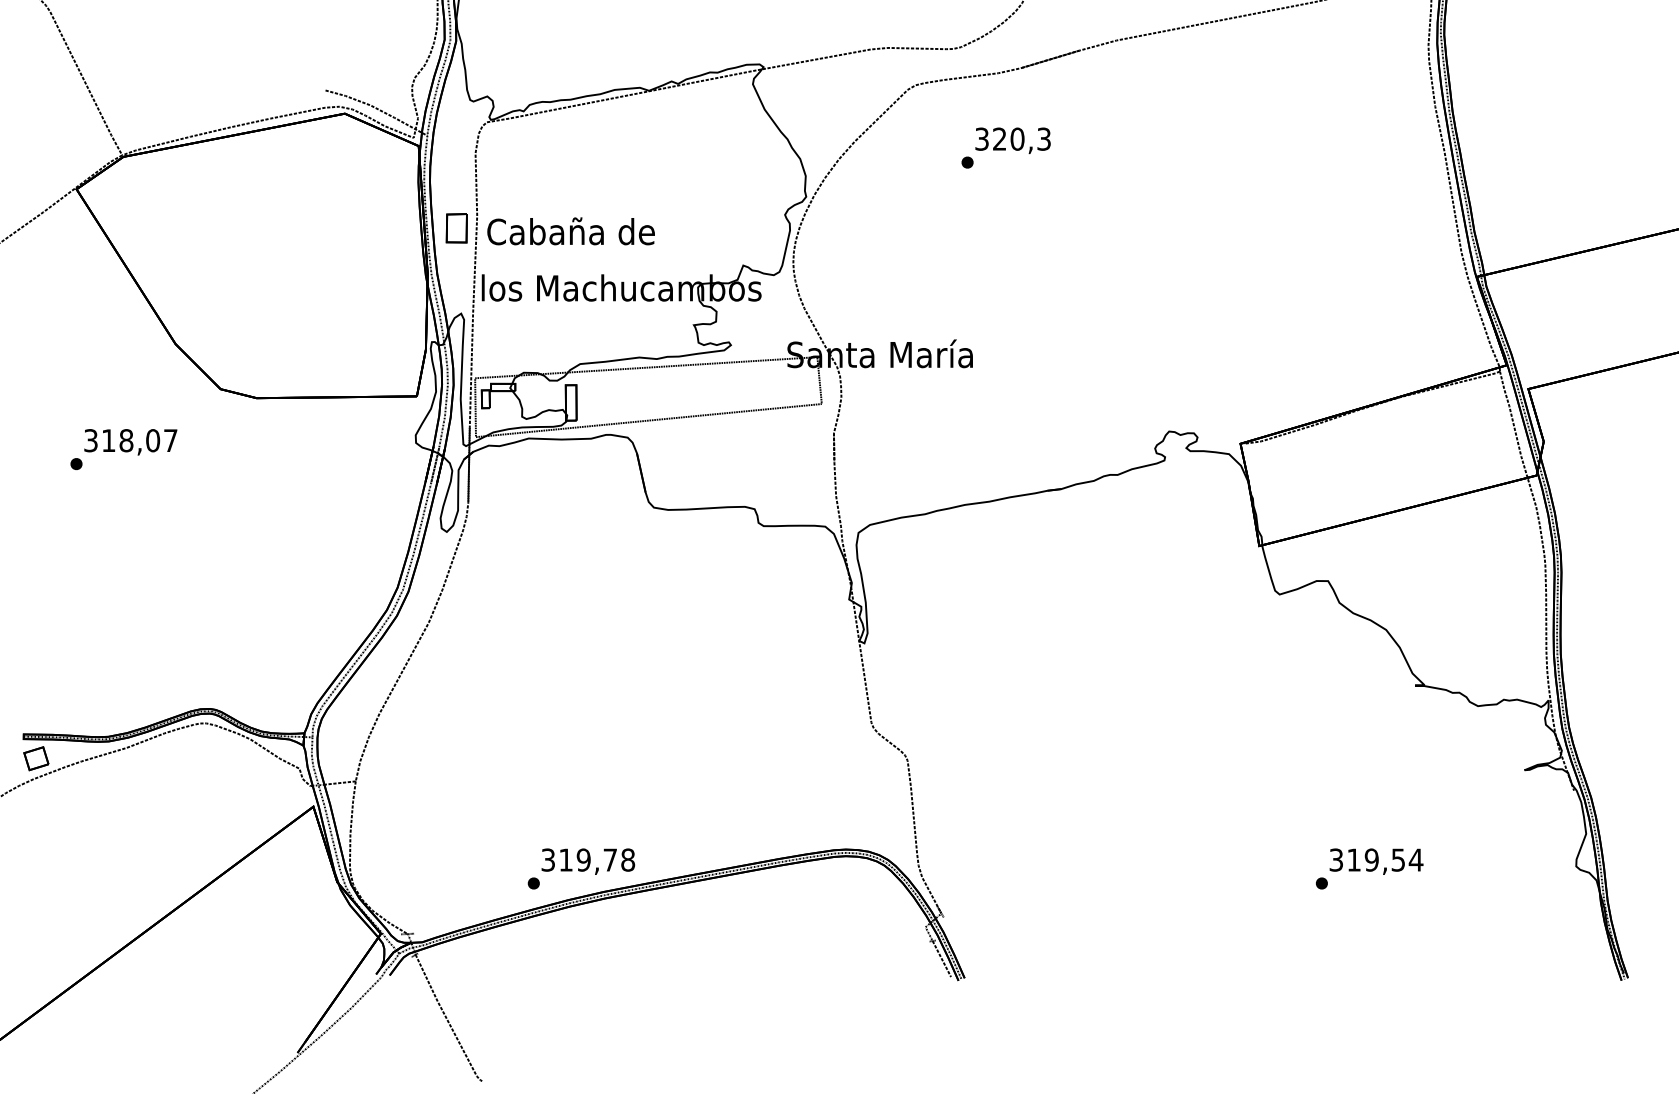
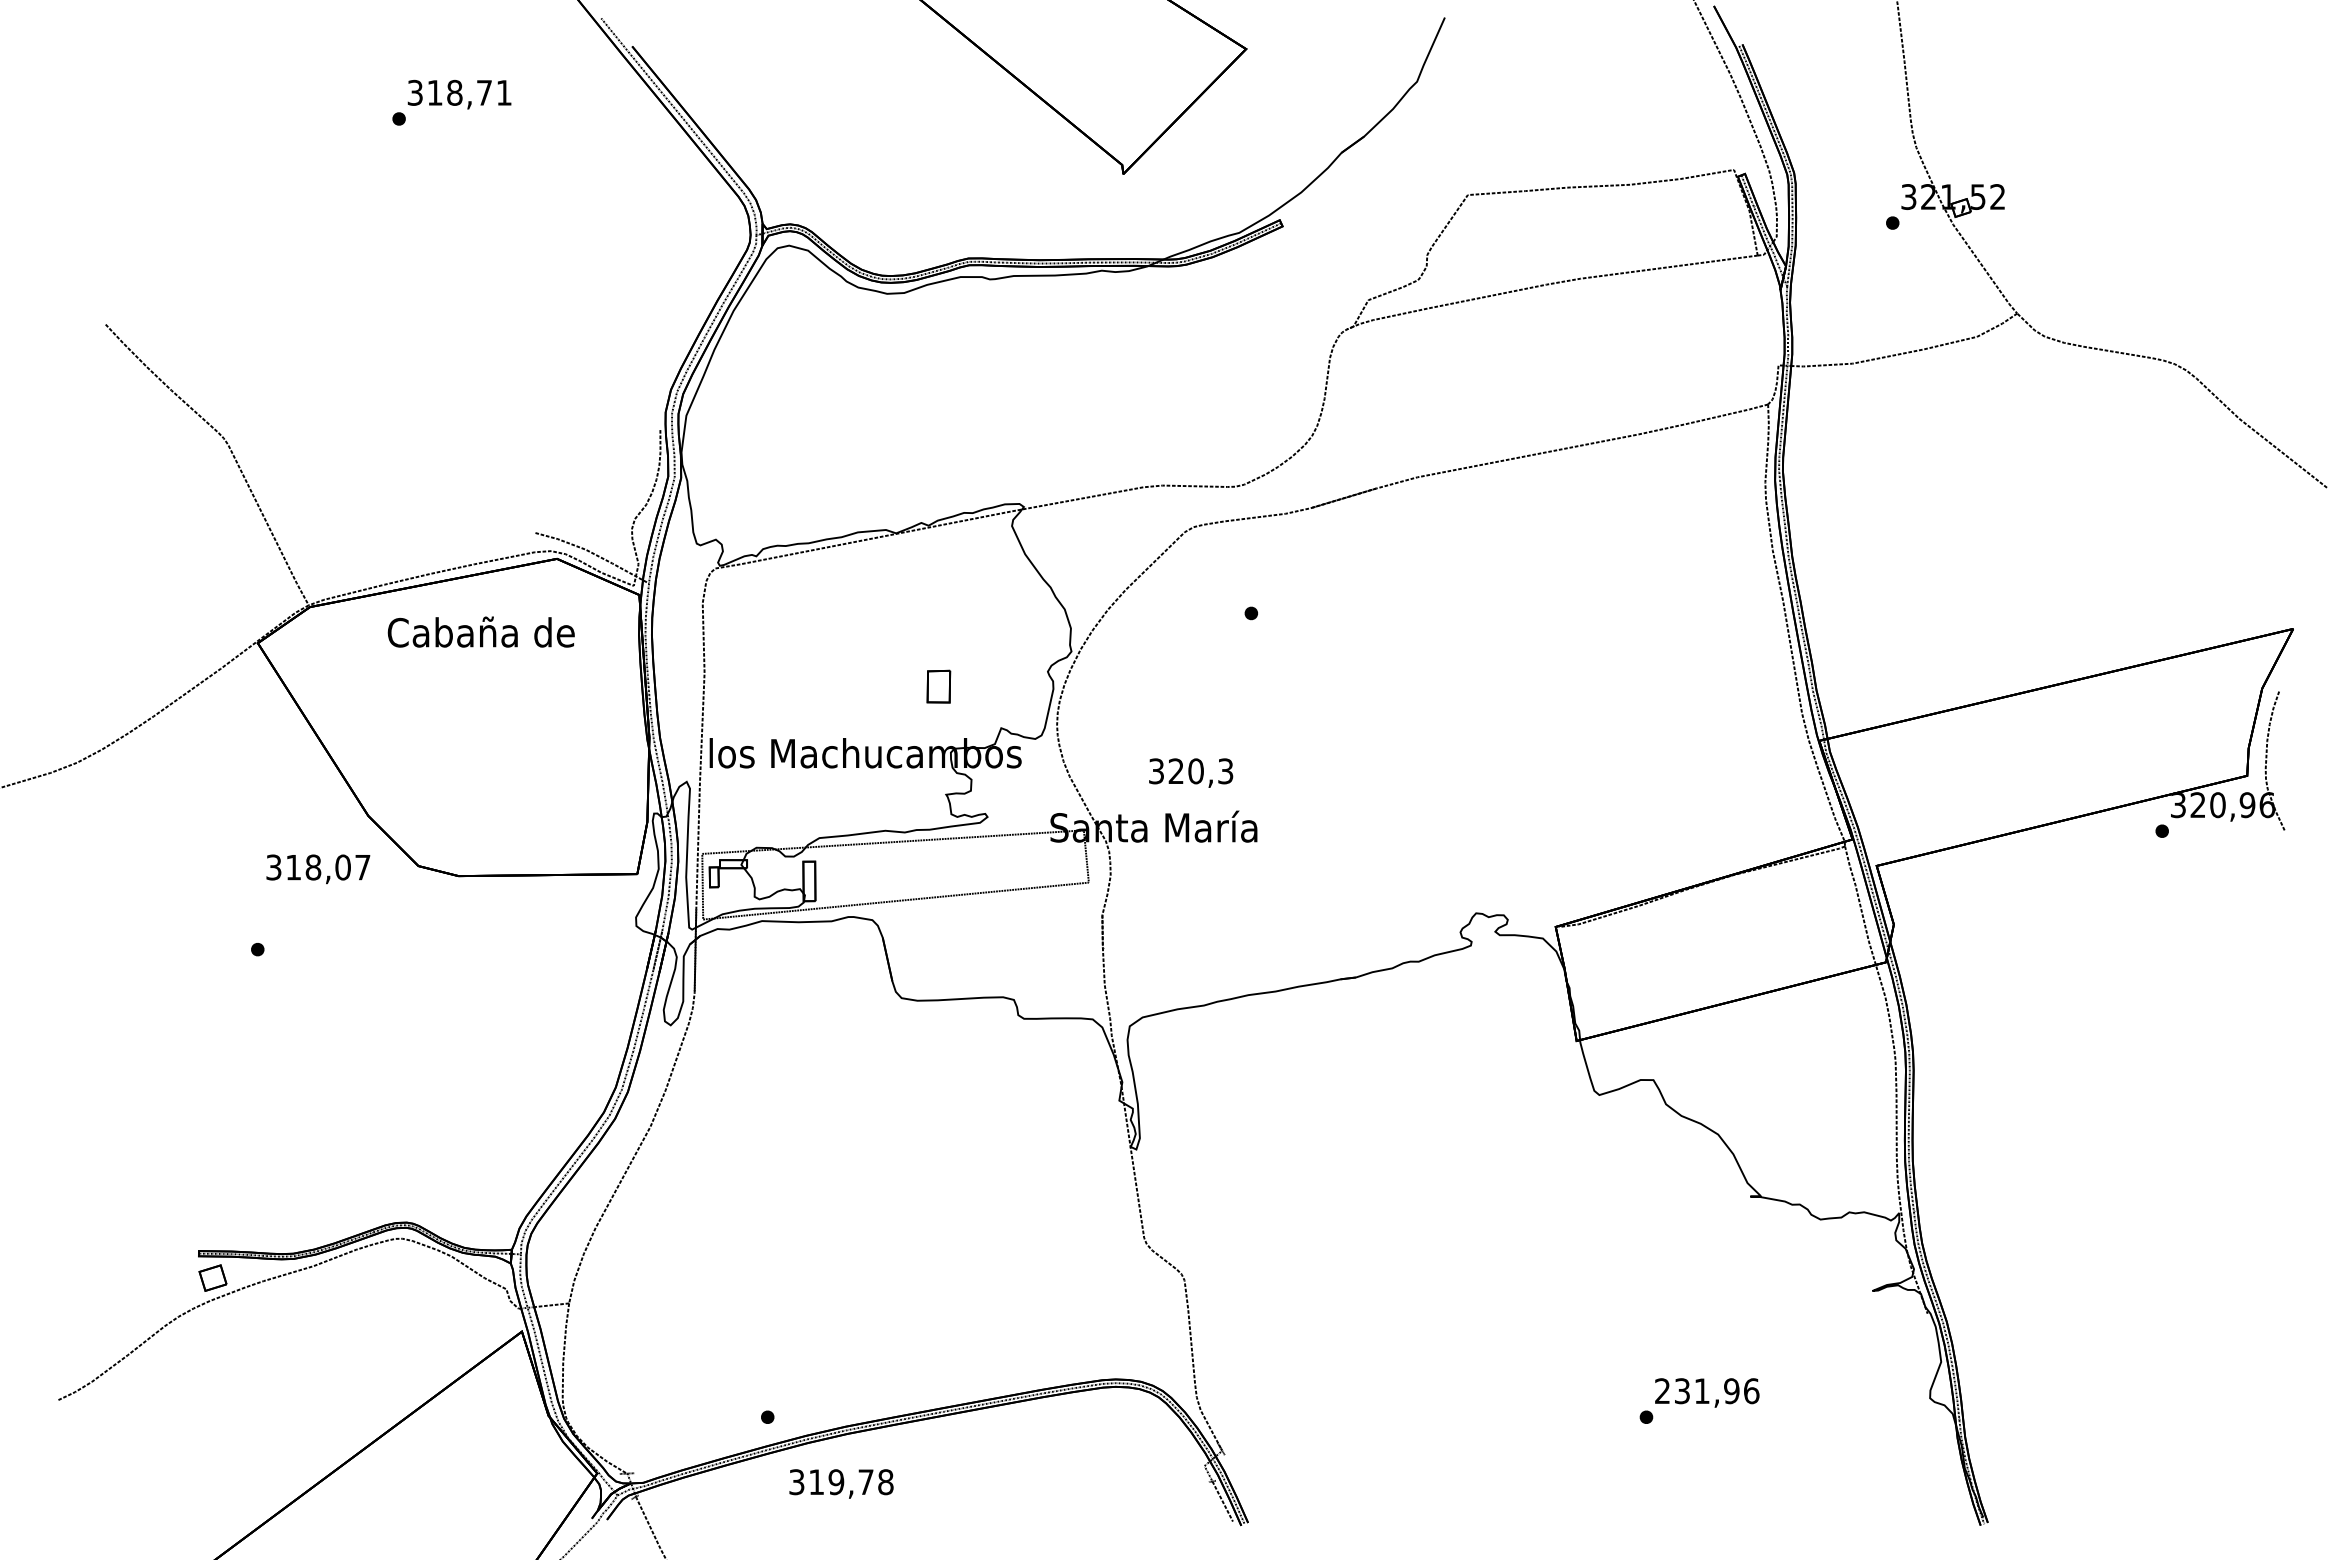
text: (1013, 140) -> (1191, 772), moved
part: (456, 228) -> (938, 686), moved
text: (570, 230) -> (480, 631), moved
text: (130, 442) -> (318, 869), moved
text: (1376, 860) -> (1707, 1391), 319,54 -> 231,96
text: (588, 861) -> (841, 1483), moved

